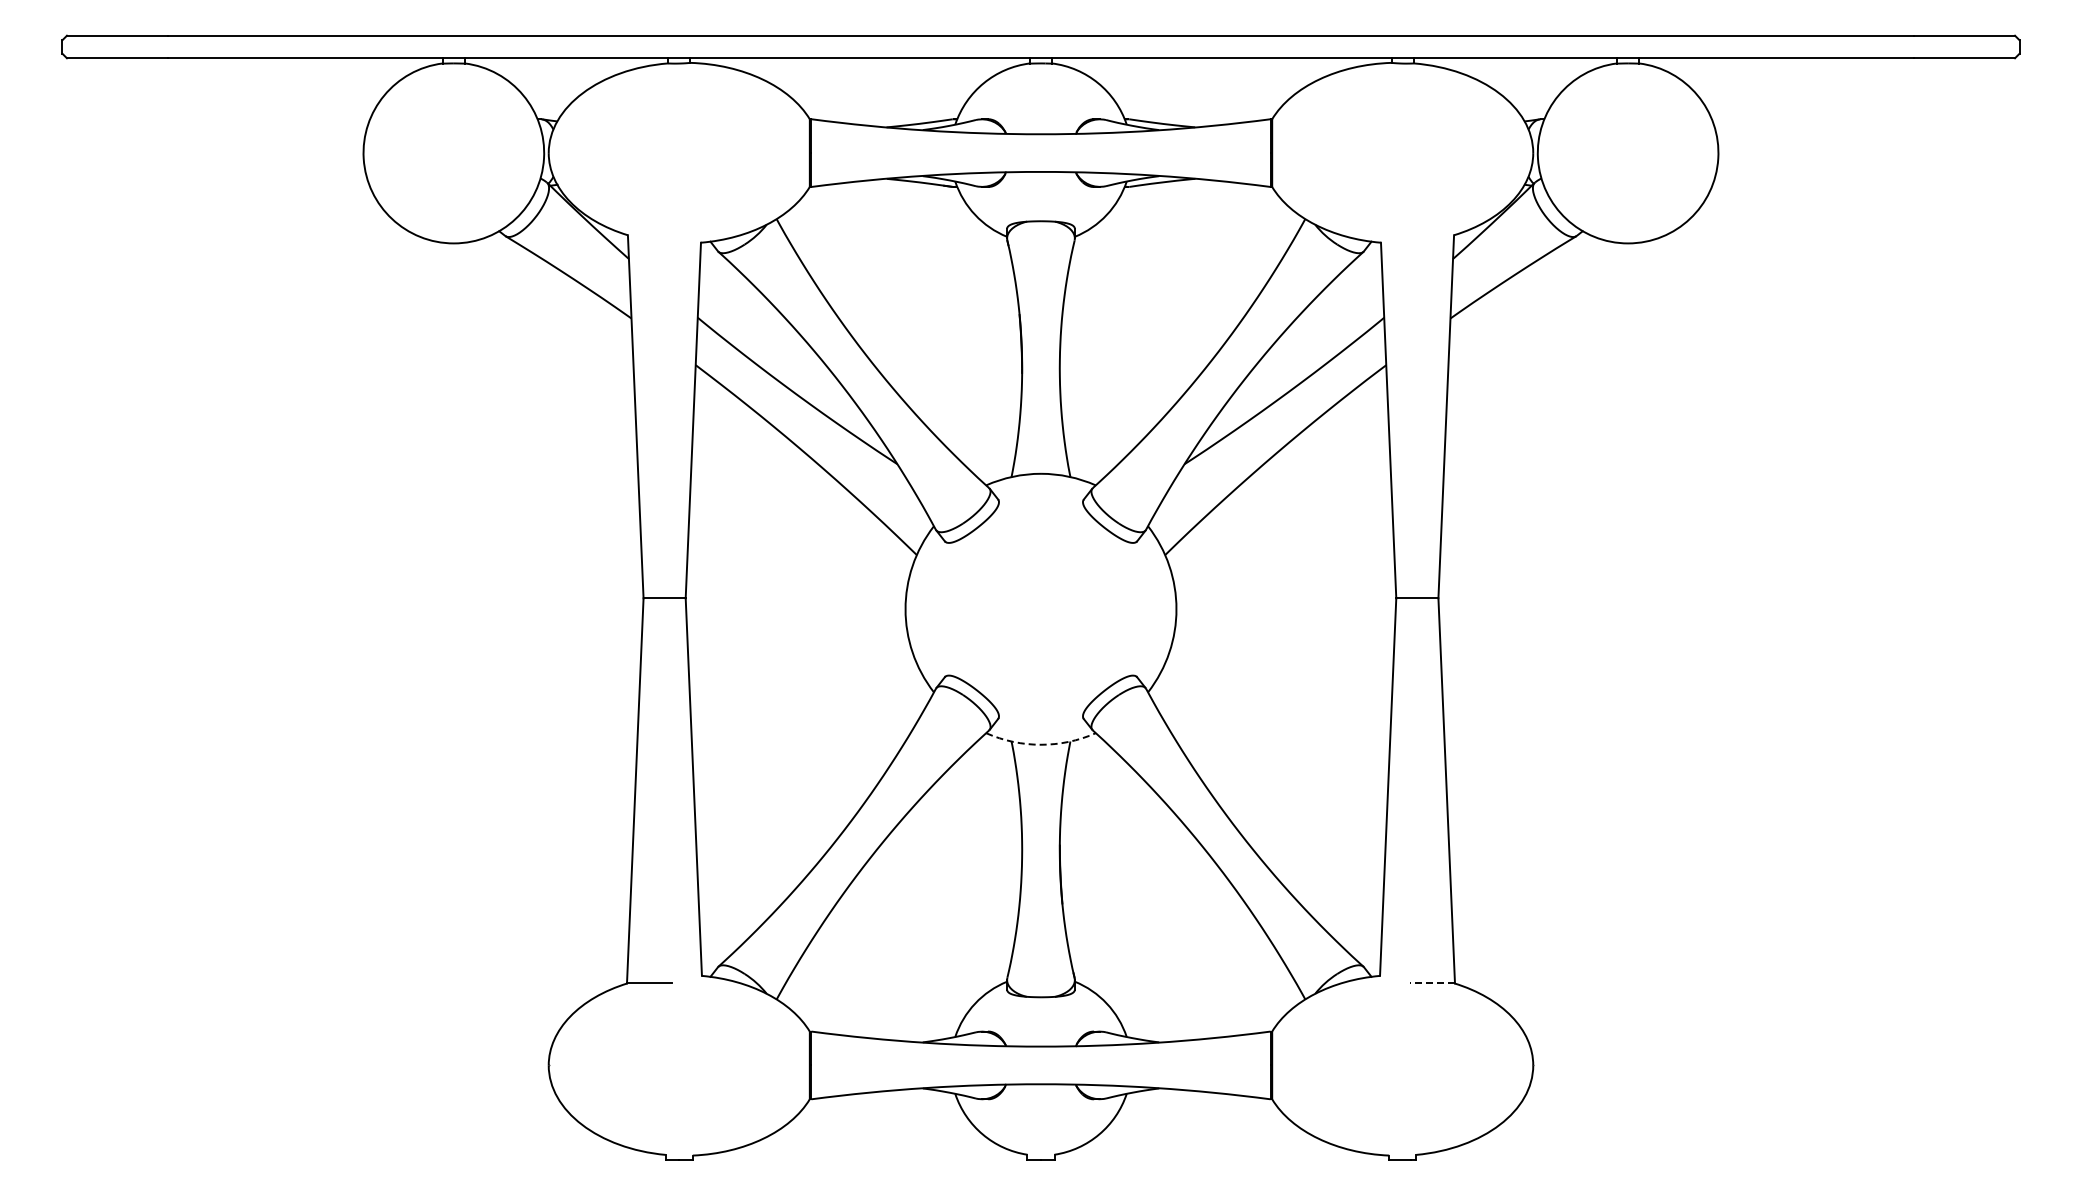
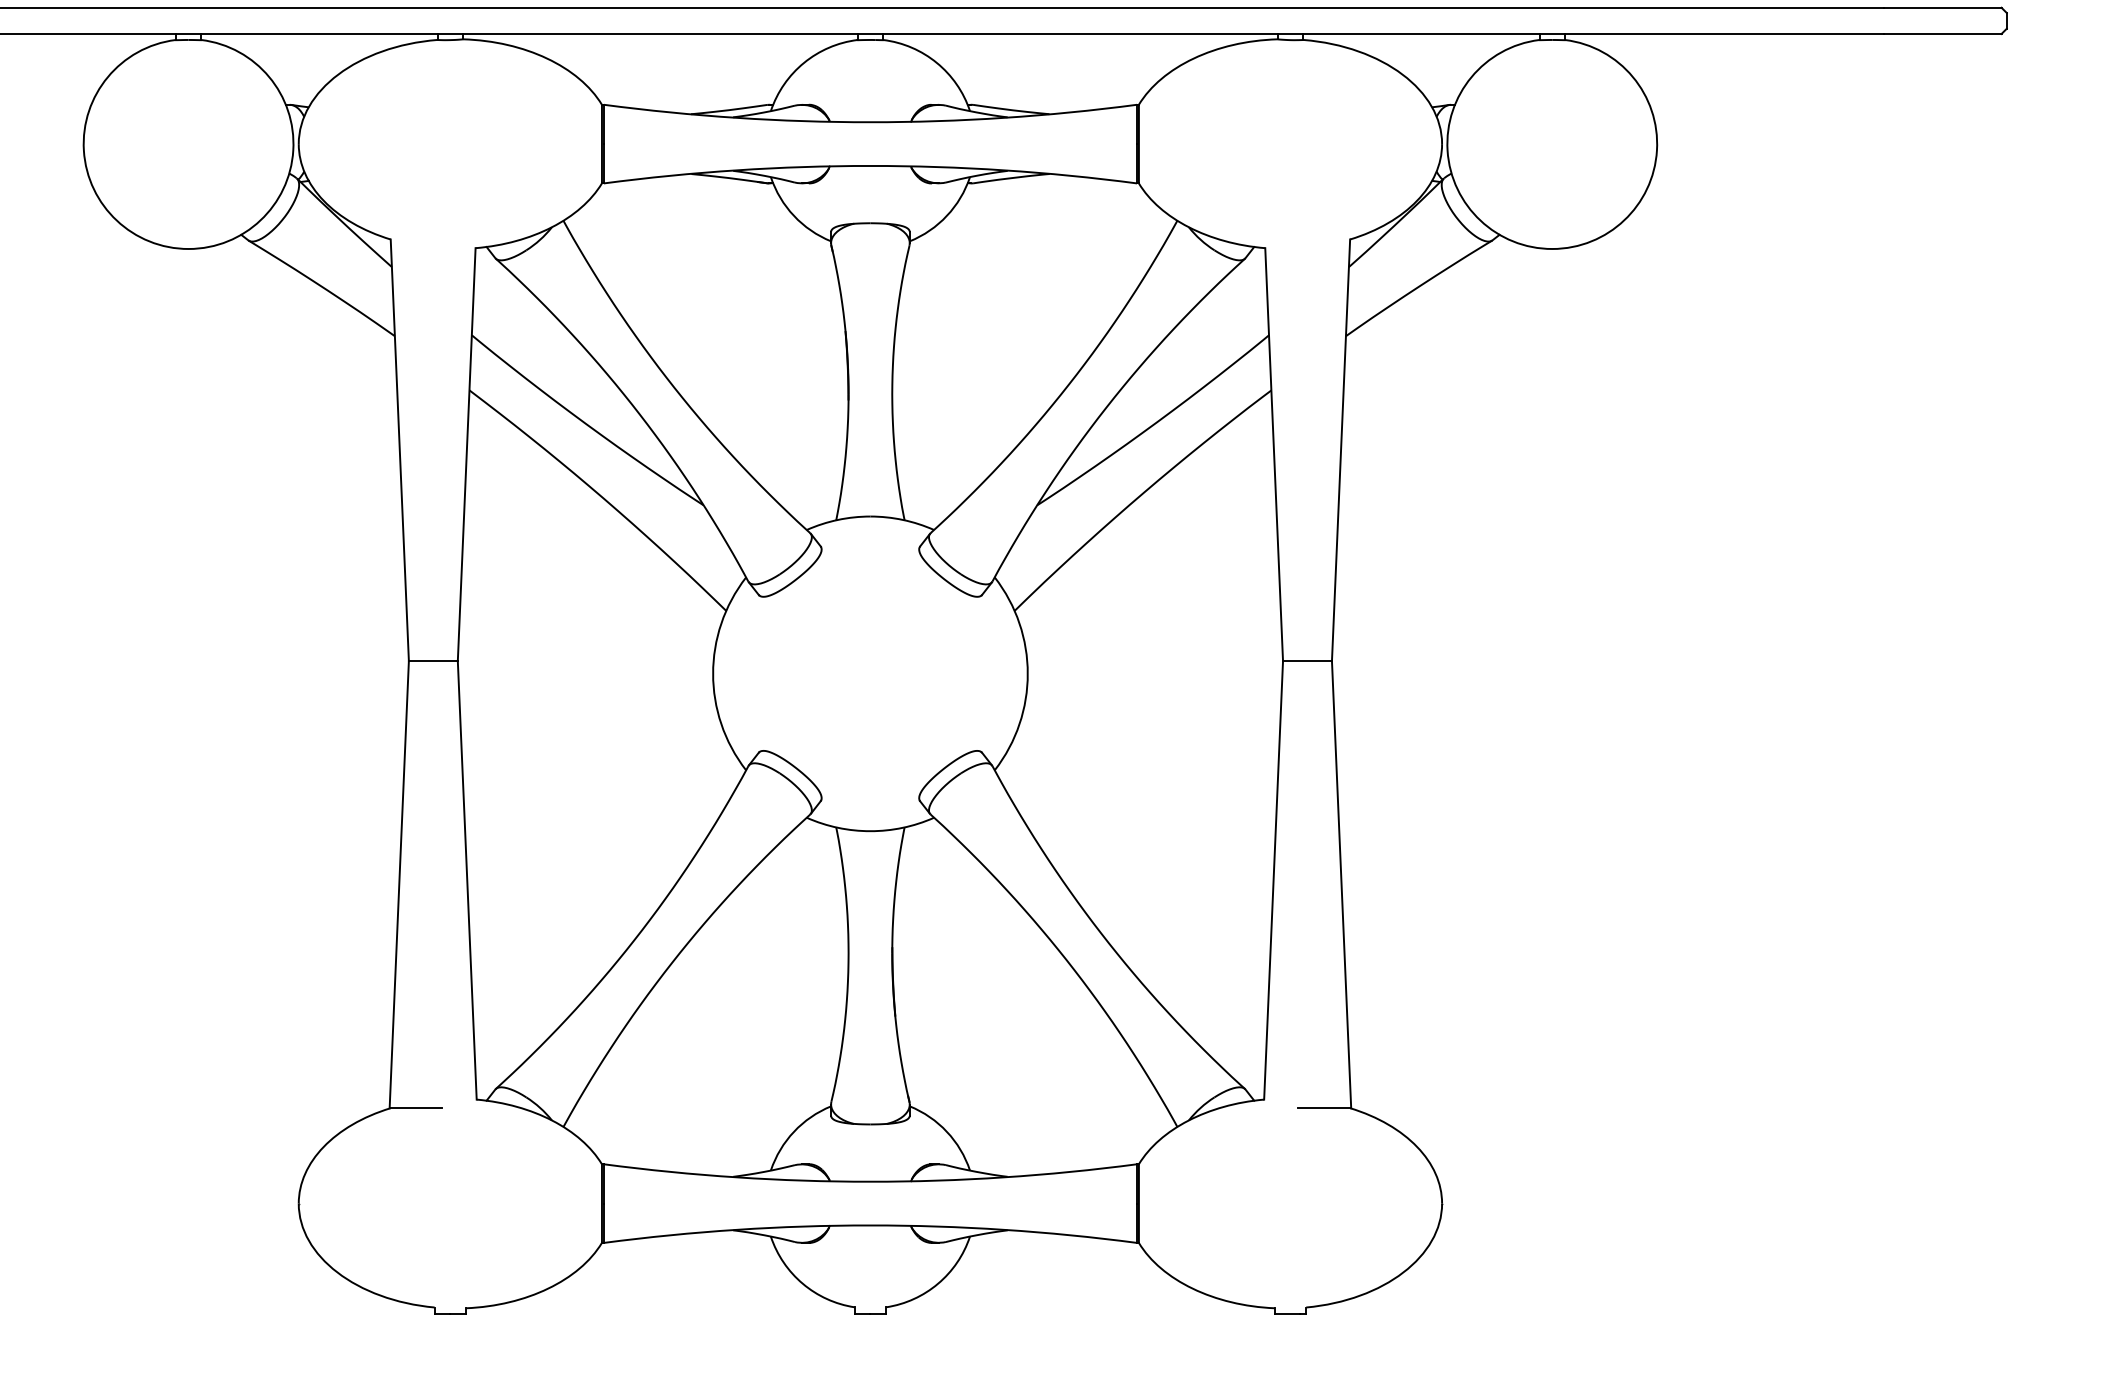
arc: (1041, 744) -> (871, 830), dashed -> solid
line: (1432, 983) -> (1325, 1108), dashed -> solid

